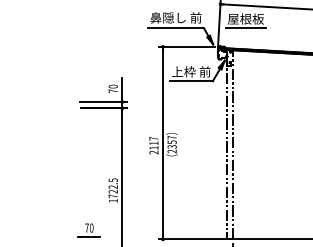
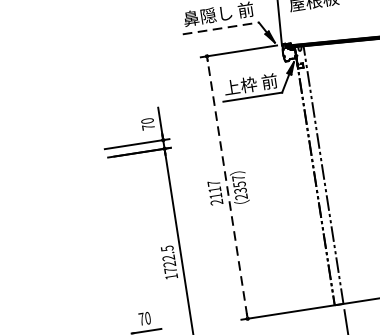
line: (176, 28) -> (221, 28), solid -> dashed
line: (245, 28) -> (315, 13), removed
line: (163, 142) -> (227, 186), solid -> dashed

